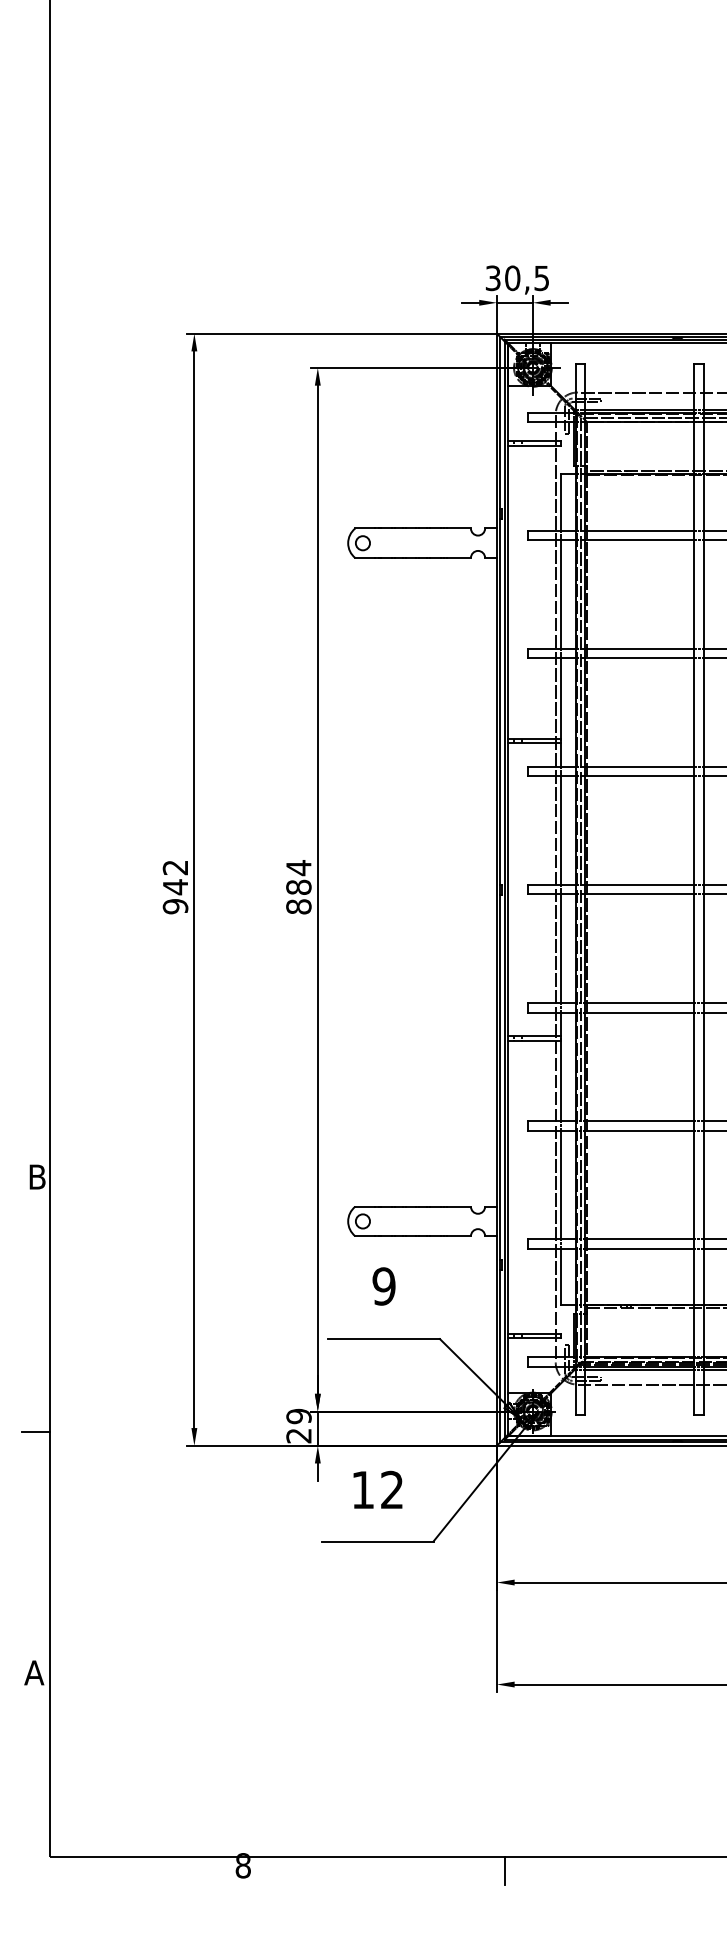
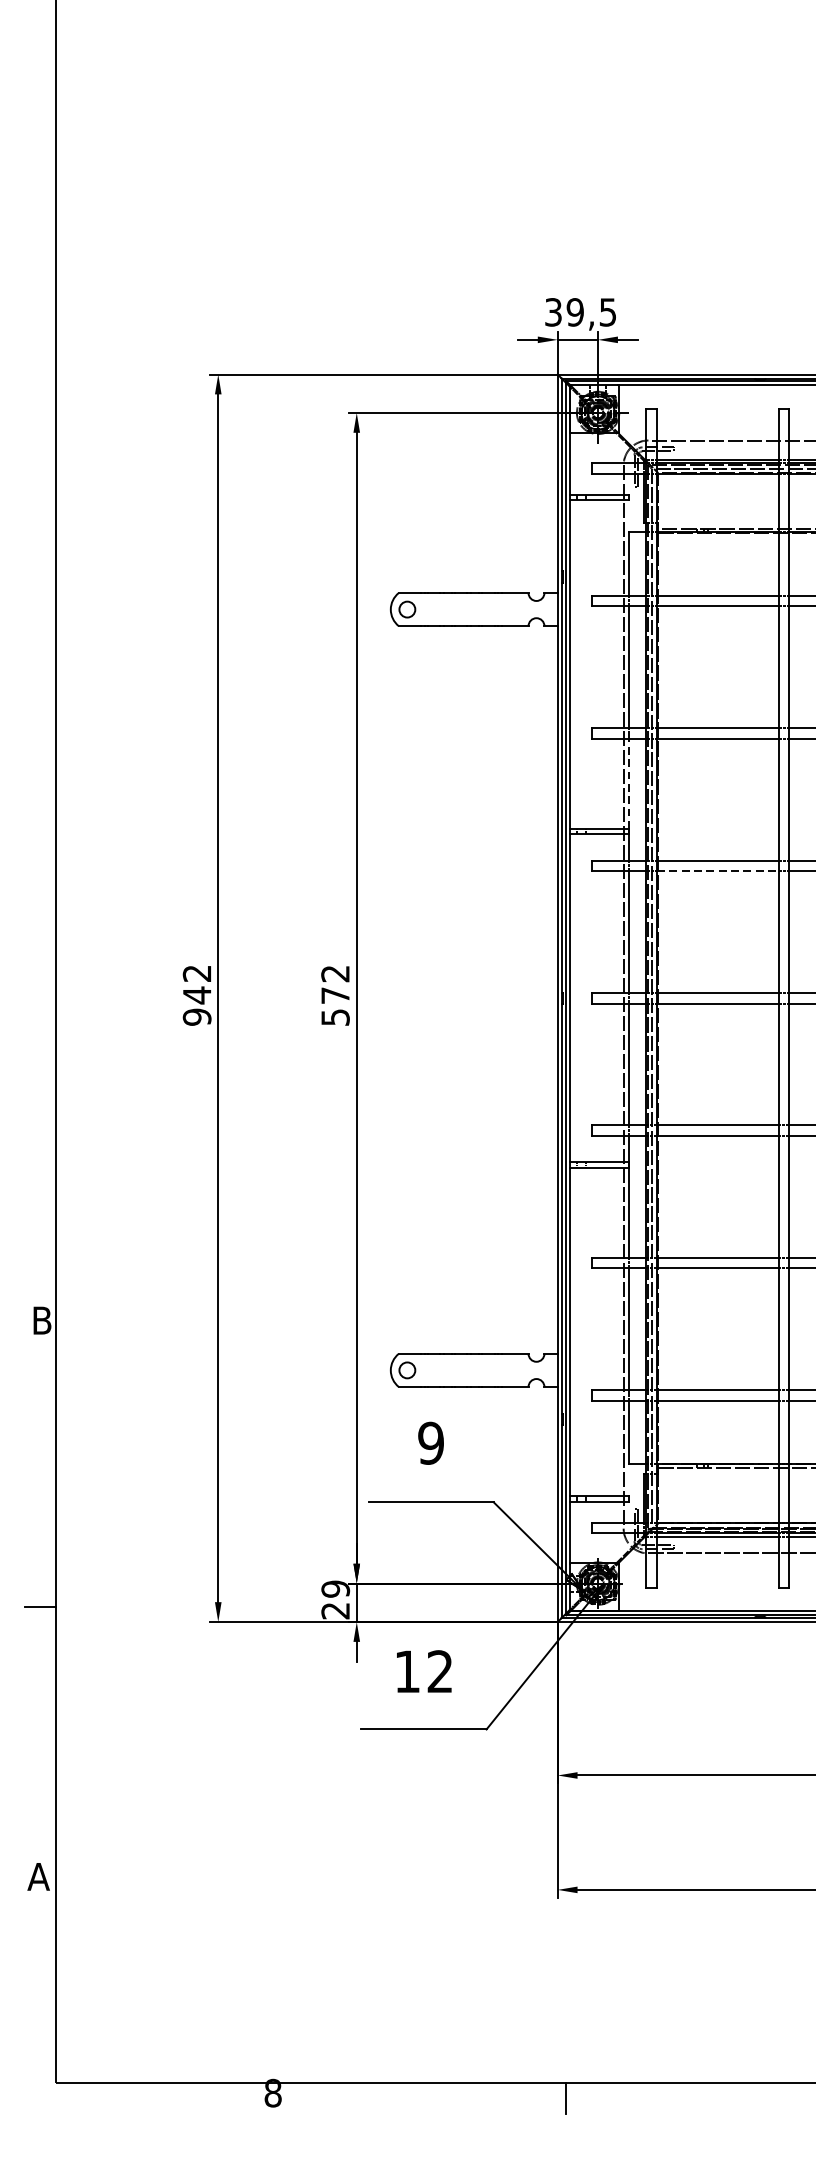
text: (512, 278) -> (575, 312), 30,5 -> 39,5
line: (560, 698) -> (628, 783), solid -> dashed
line: (640, 776) -> (718, 871), solid -> dashed
text: (298, 887) -> (335, 995), 884 -> 572

